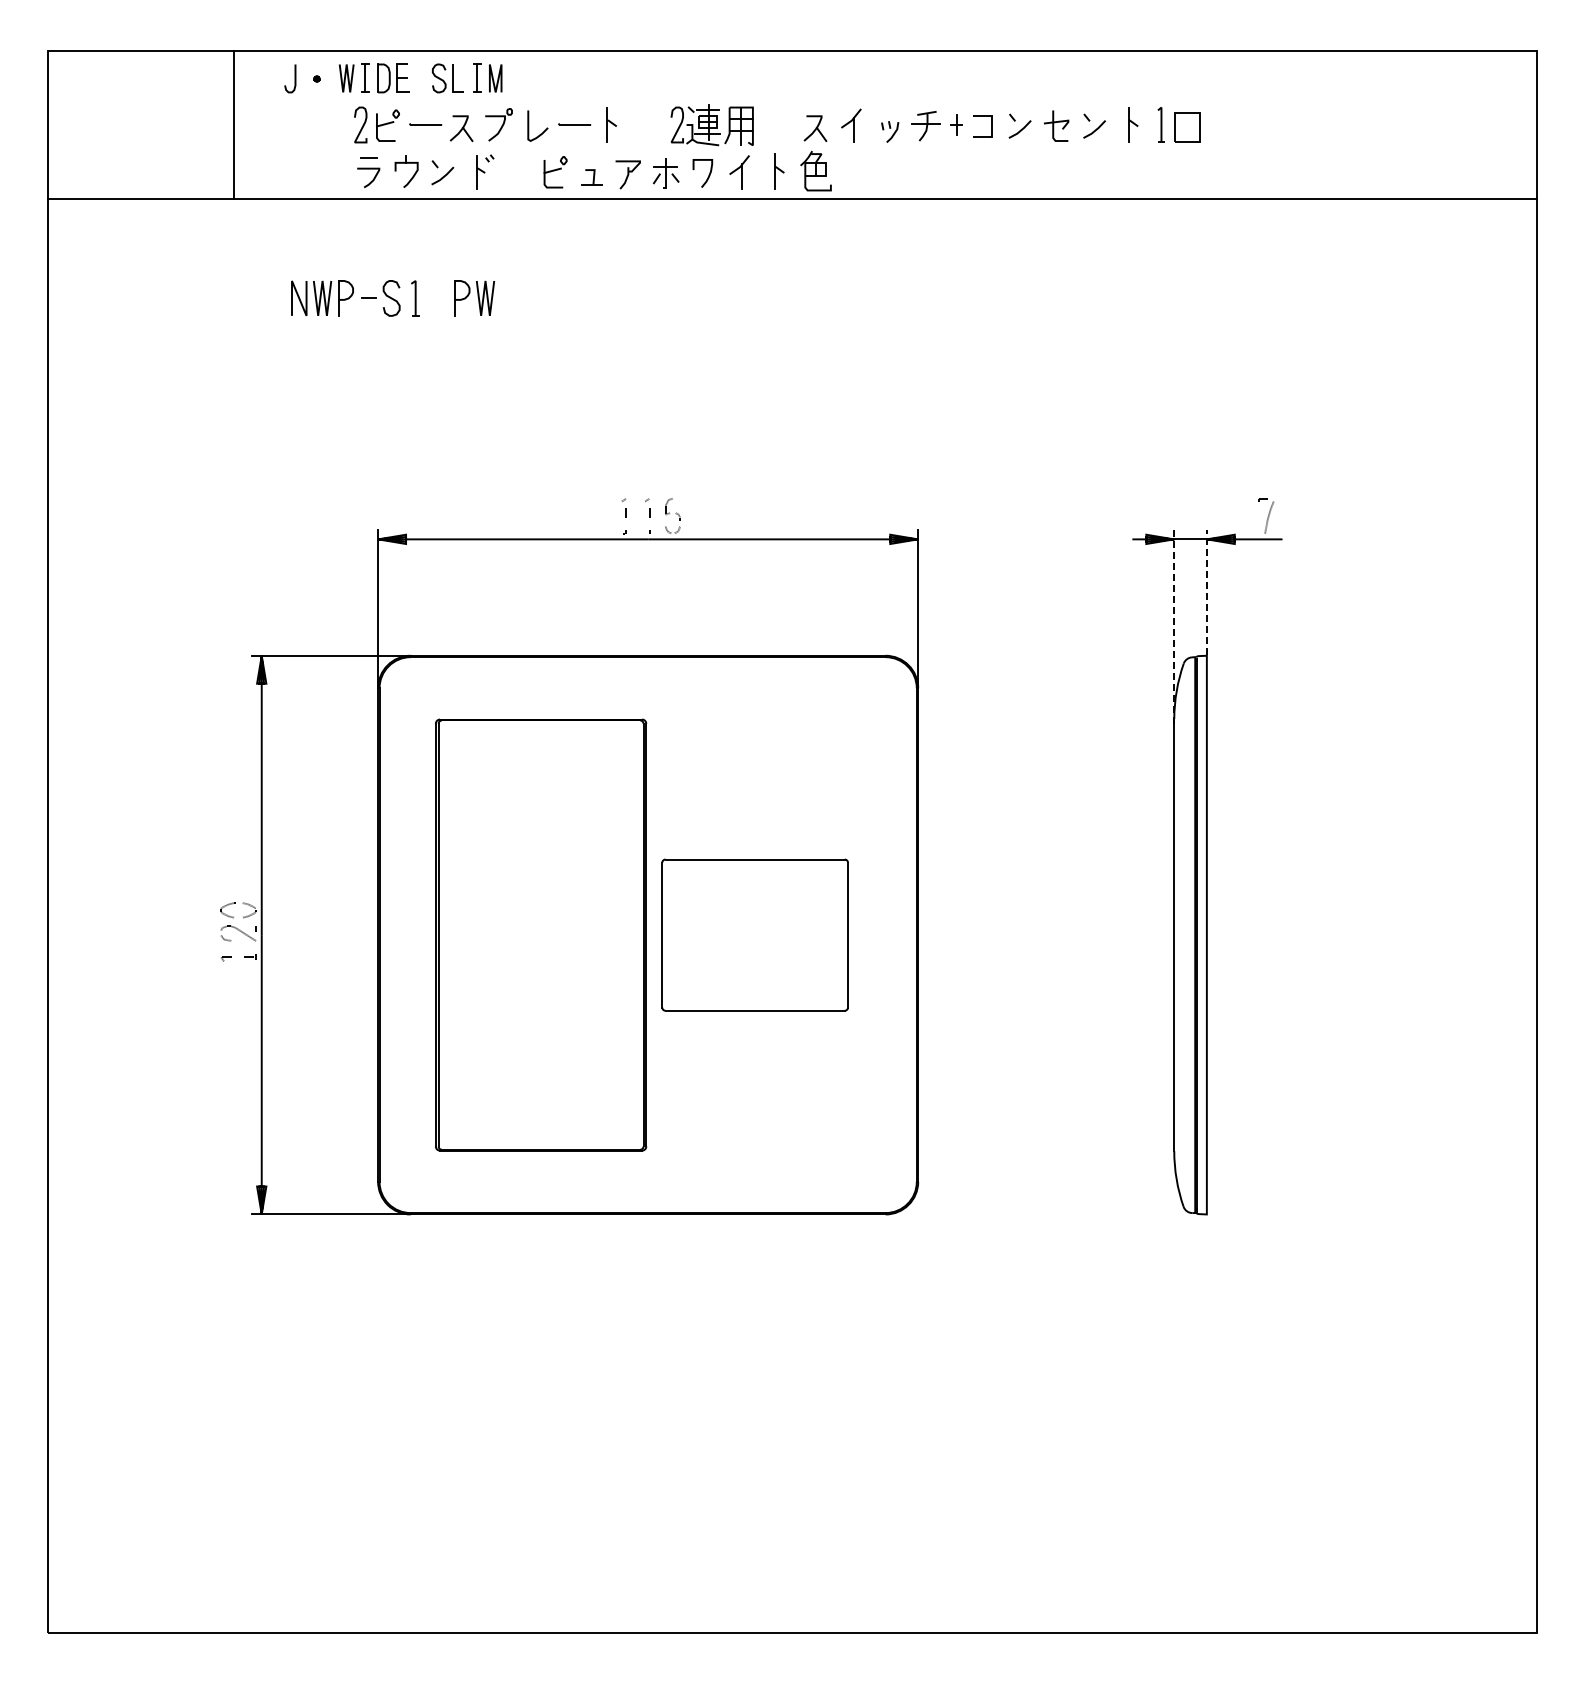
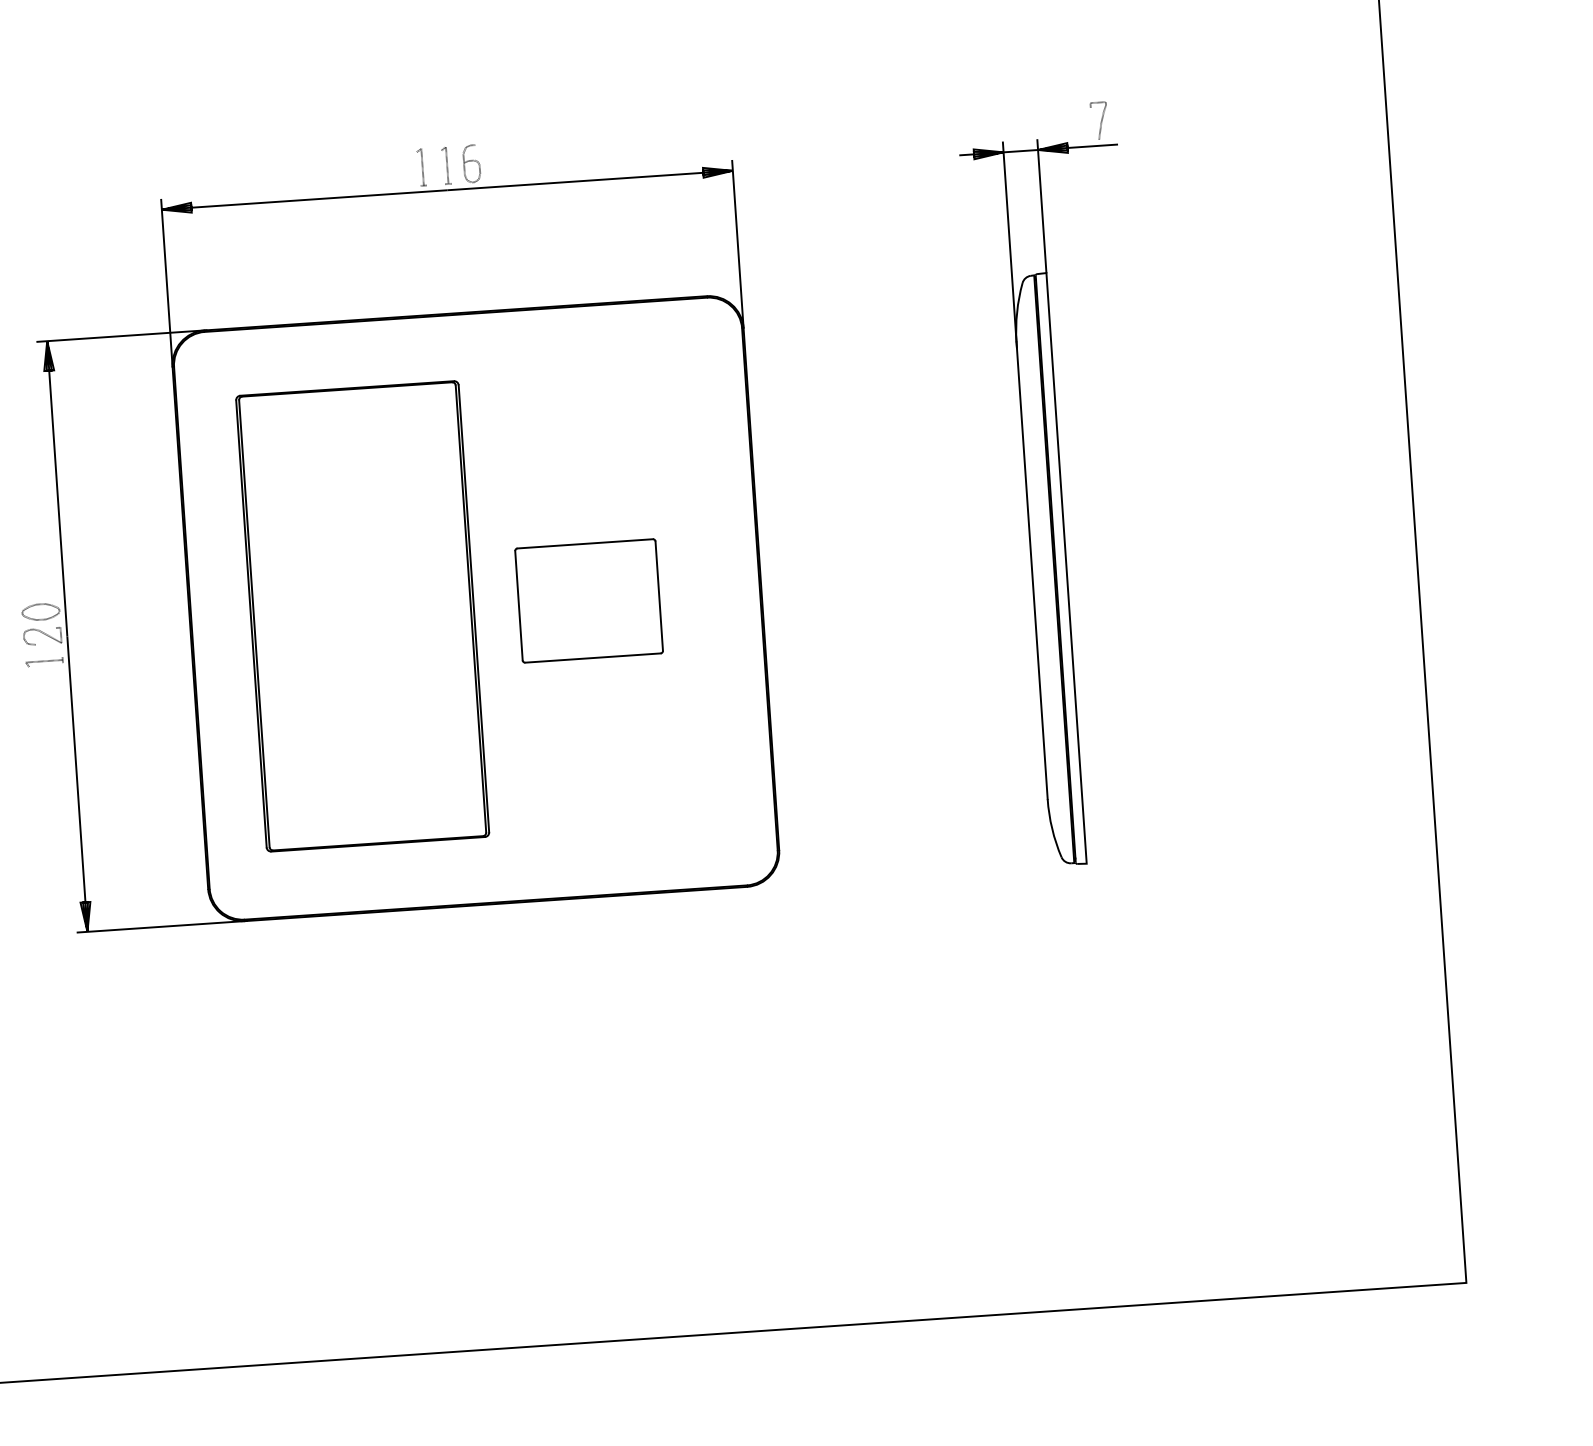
line: (1206, 592) -> (1041, 206), dashed -> solid
line: (1174, 626) -> (1010, 244), dashed -> solid
part: (755, 934) -> (589, 600), size x0.71

